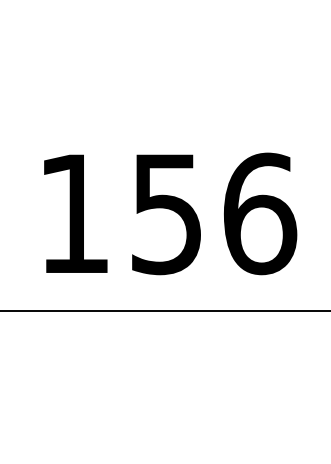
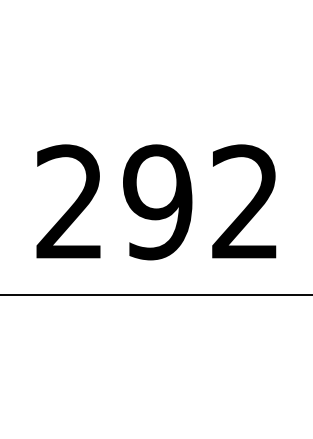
text: (167, 214) -> (158, 202), 156 -> 292

